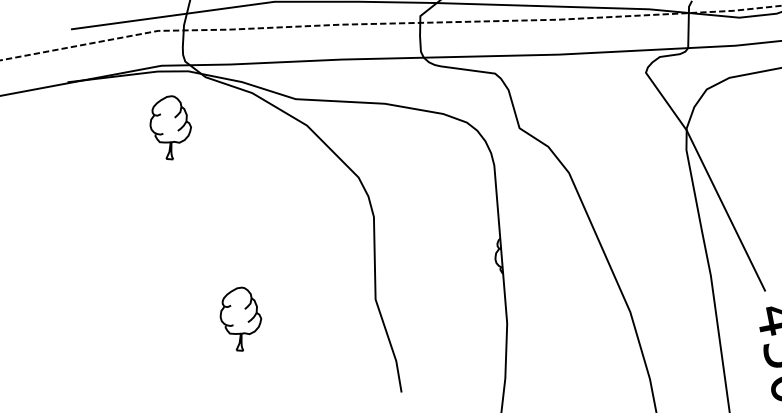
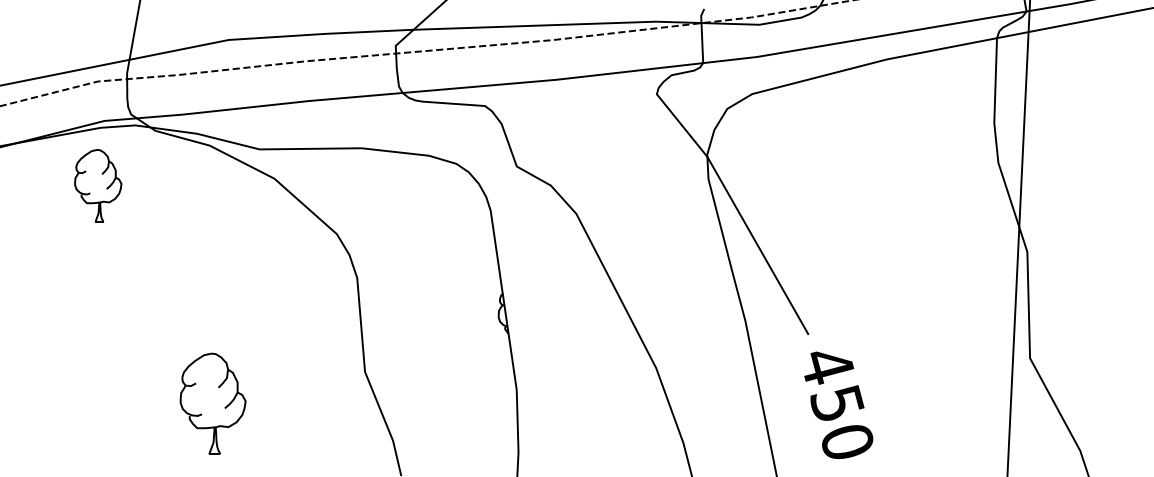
part: (170, 127) -> (98, 185), moved
part: (240, 318) -> (212, 403), size x1.4

